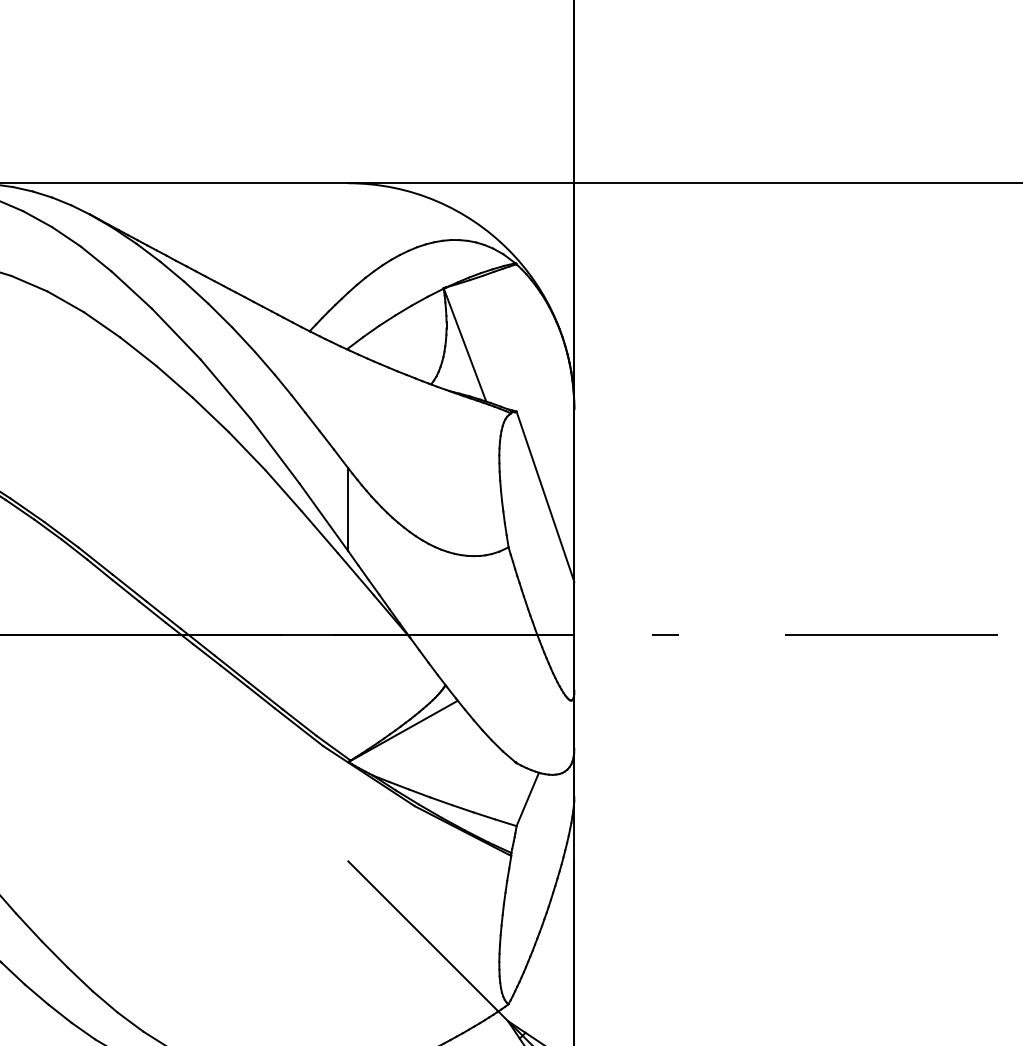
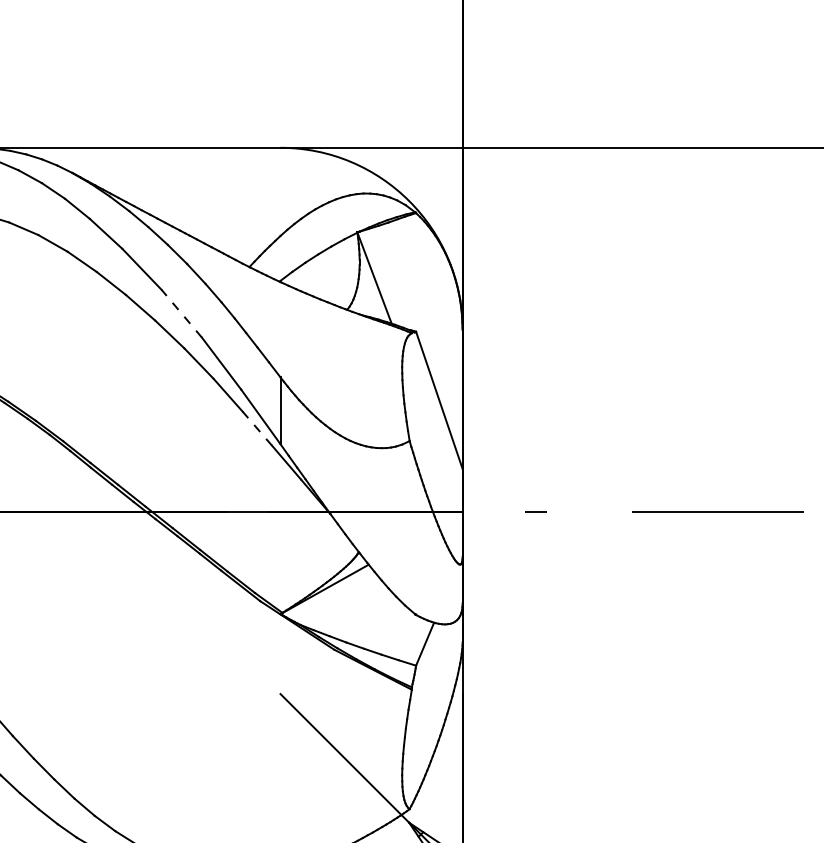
line: (225, 388) -> (181, 313), solid -> dashed
line: (319, 531) -> (257, 428), solid -> dashed

